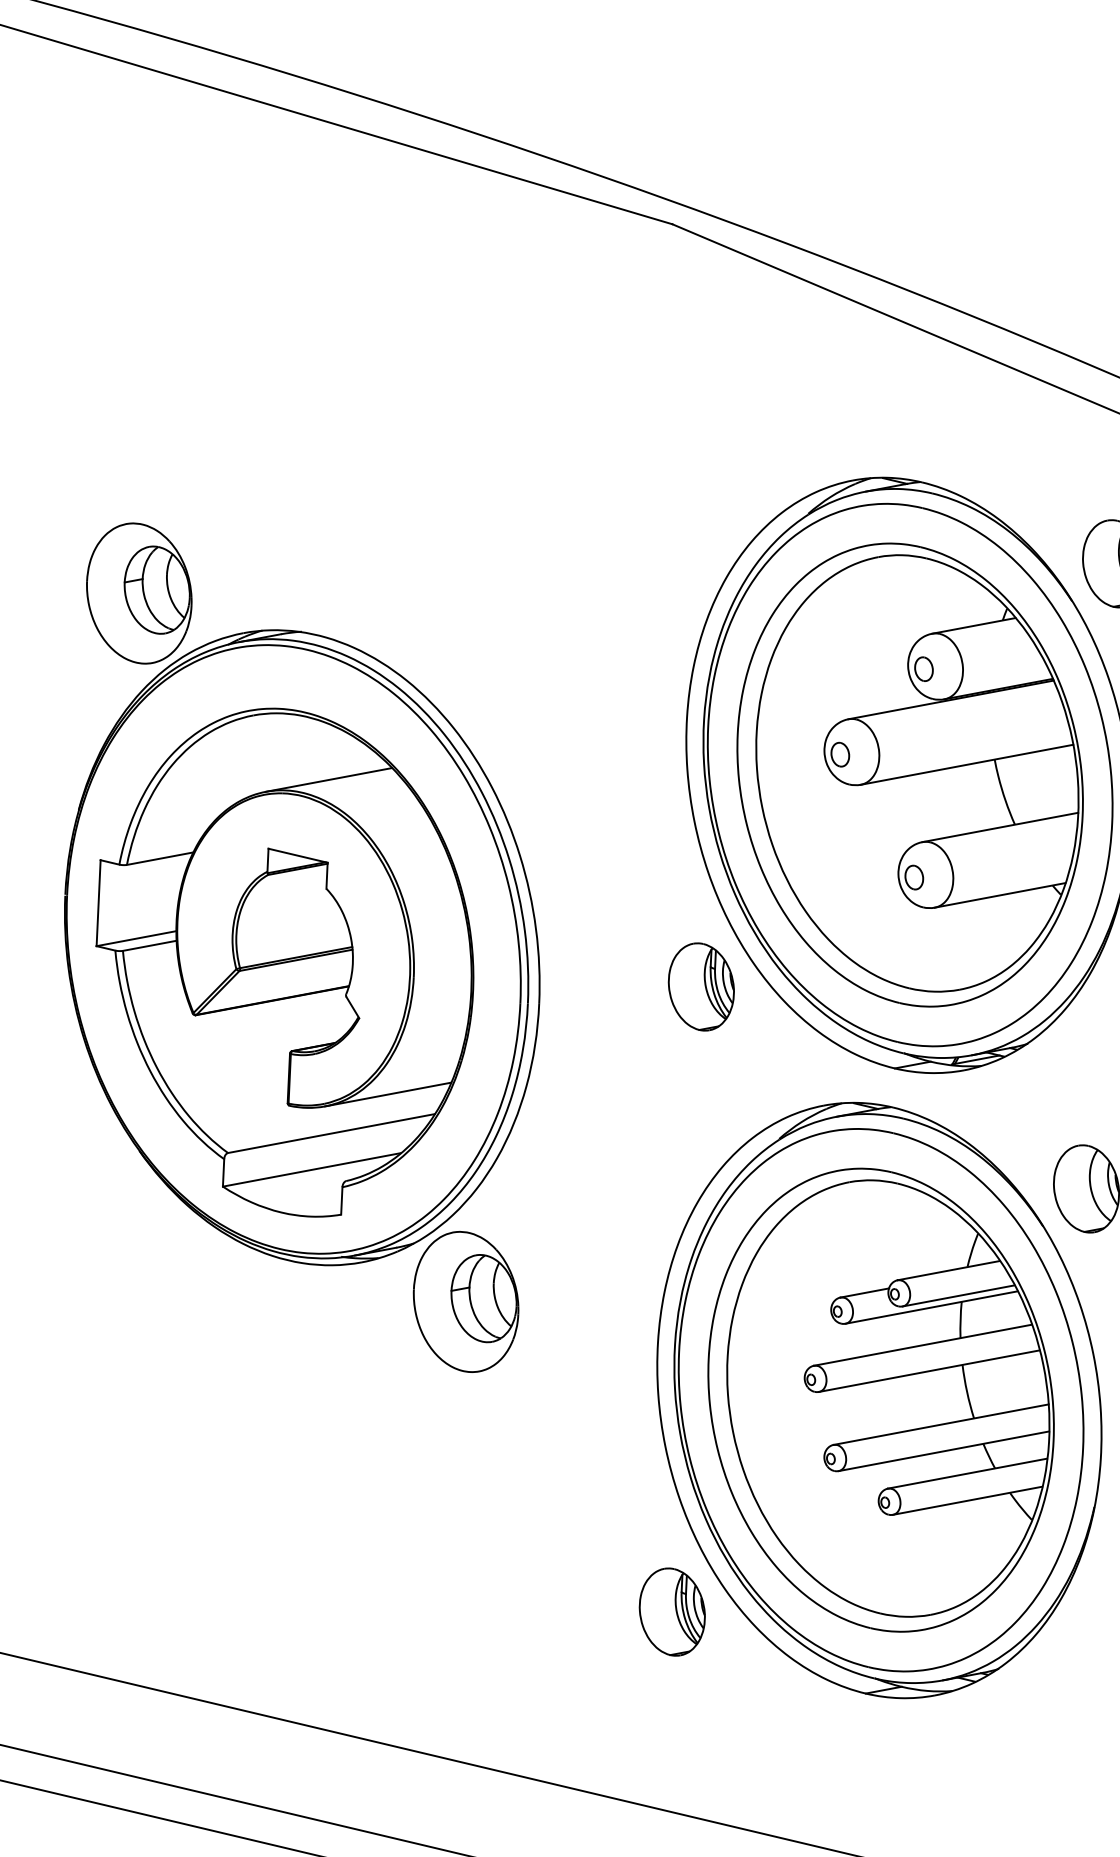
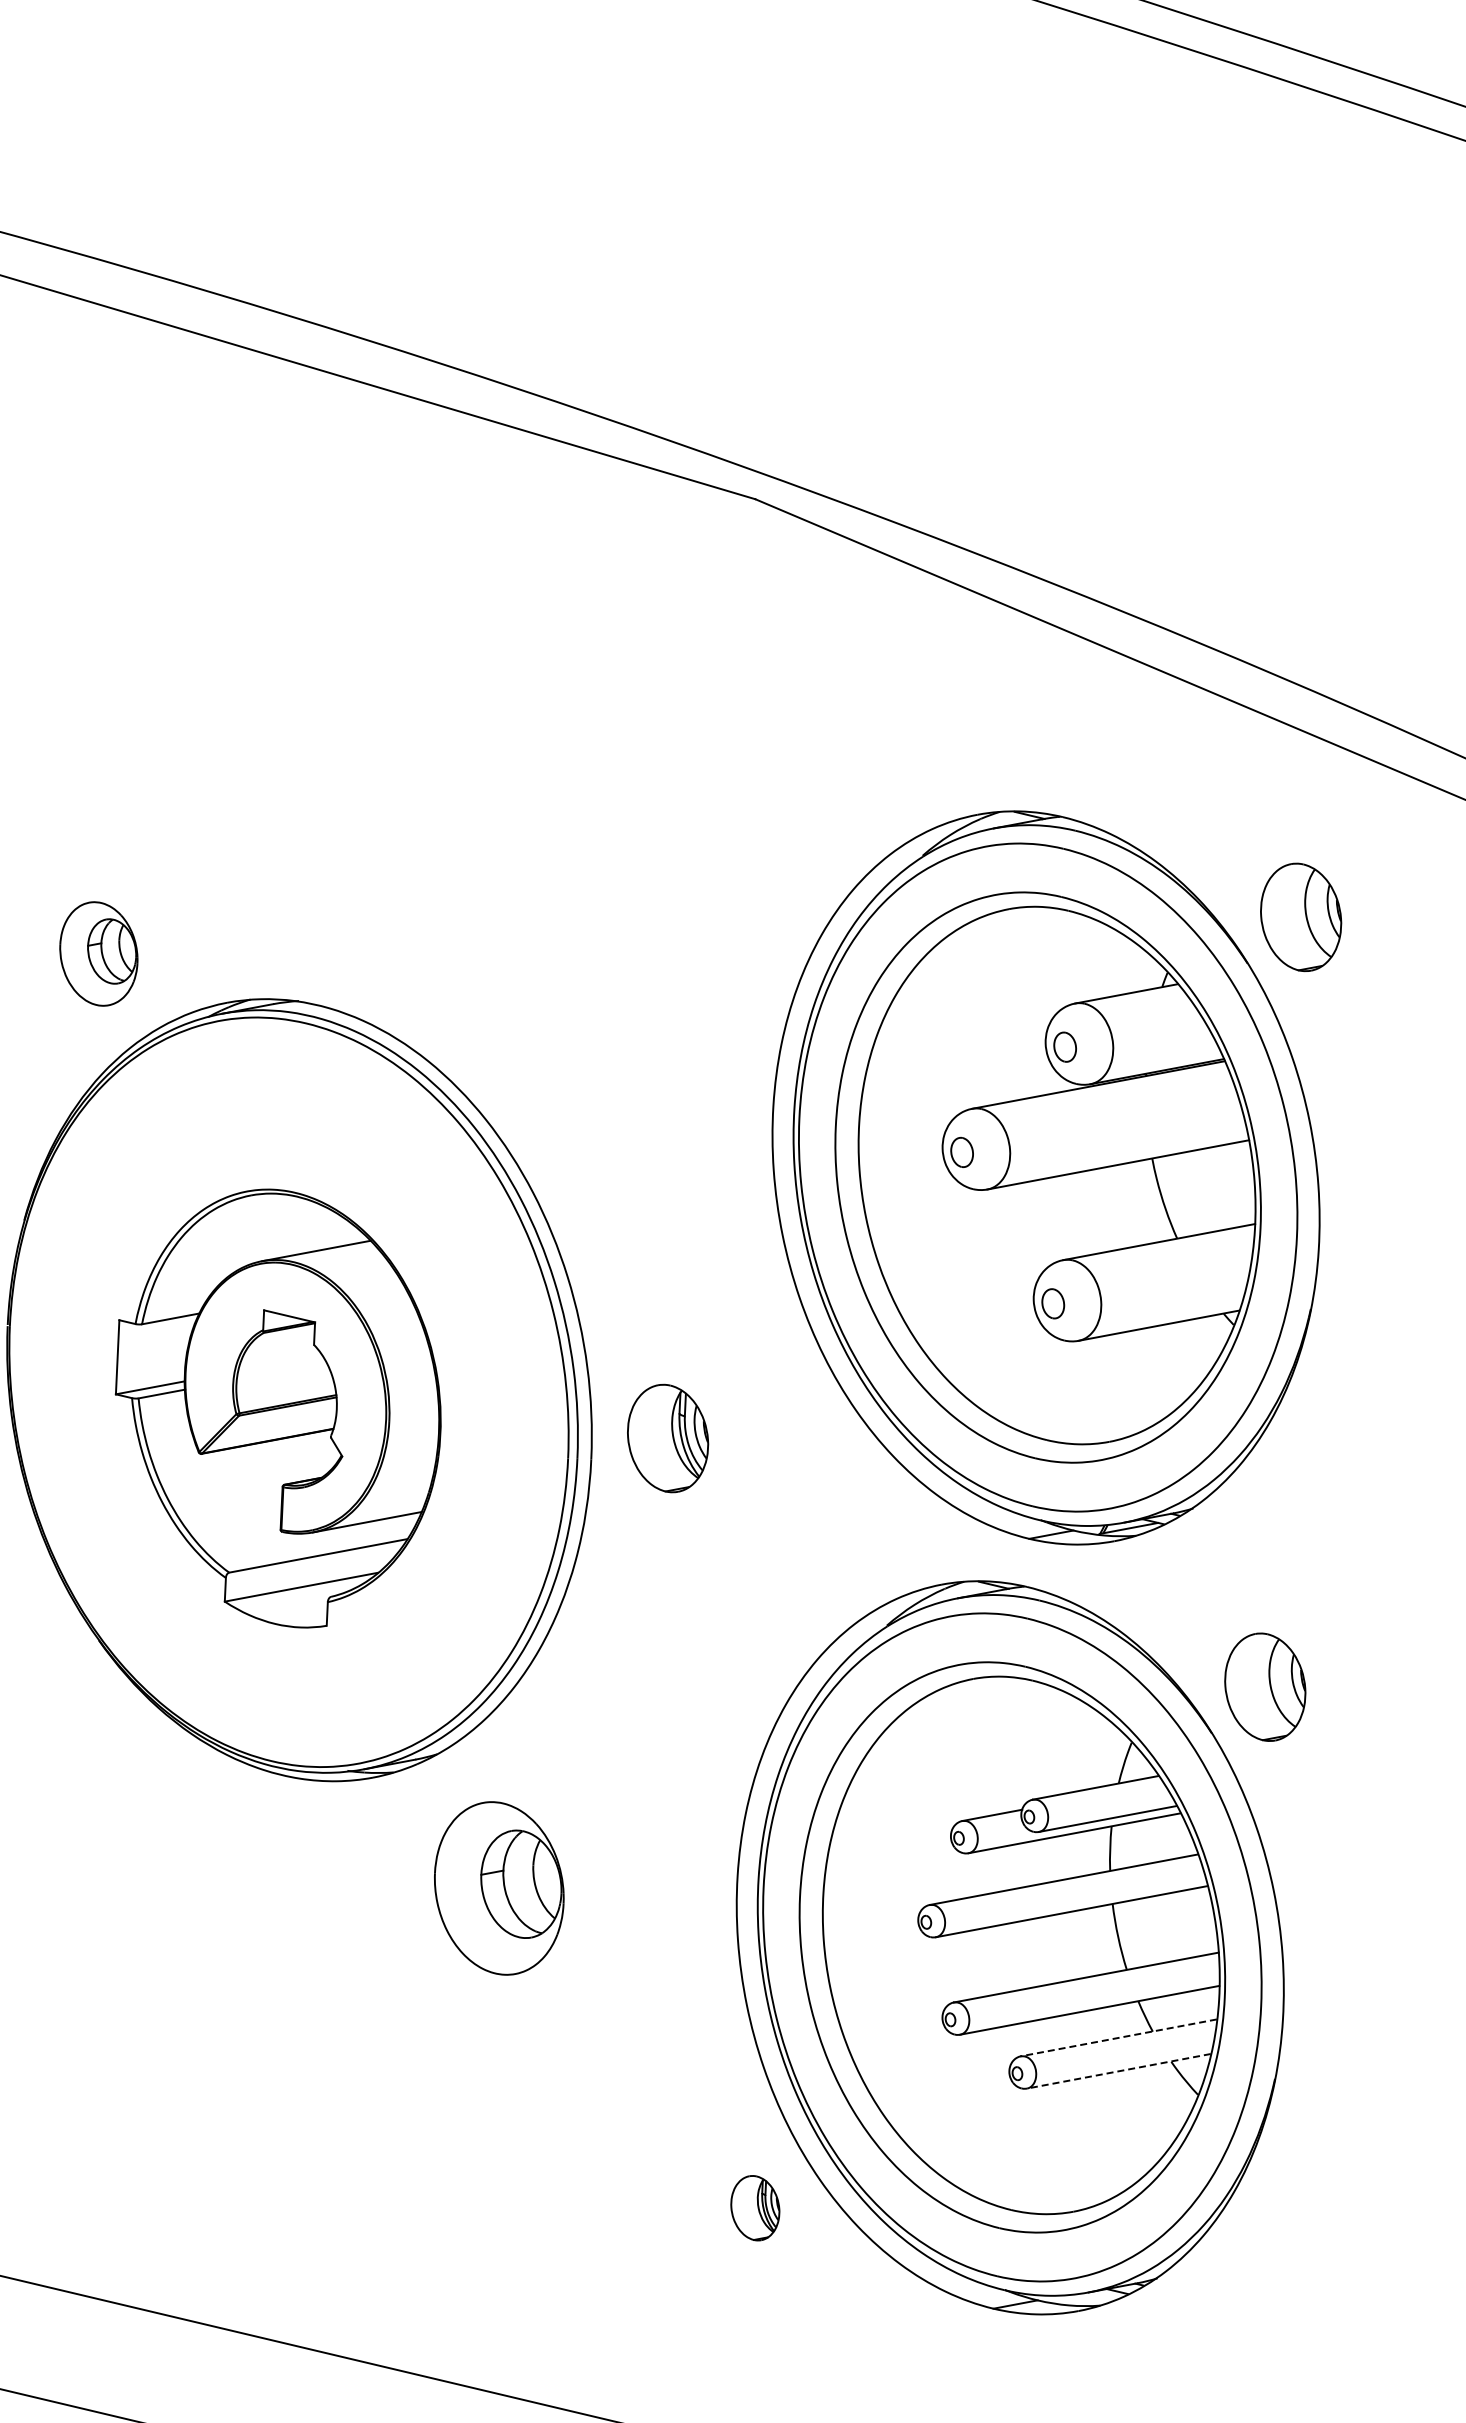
part: (139, 593) -> (98, 953), size x0.6
part: (285, 962) -> (278, 1408), size x0.7
part: (701, 986) -> (668, 1438), moved
part: (466, 1302) -> (499, 1888), moved
line: (967, 1473) -> (1118, 2037), solid -> dashed
line: (967, 1500) -> (1118, 2071), solid -> dashed
part: (672, 1611) -> (755, 2207), size x0.6

